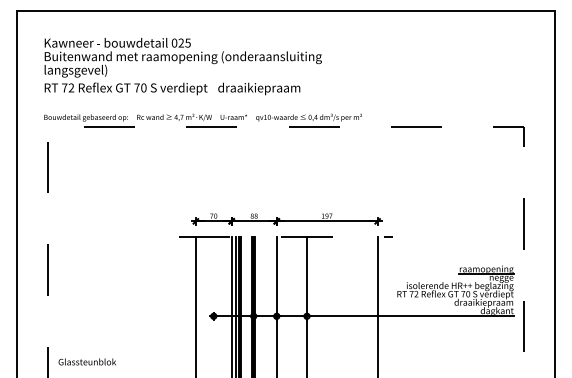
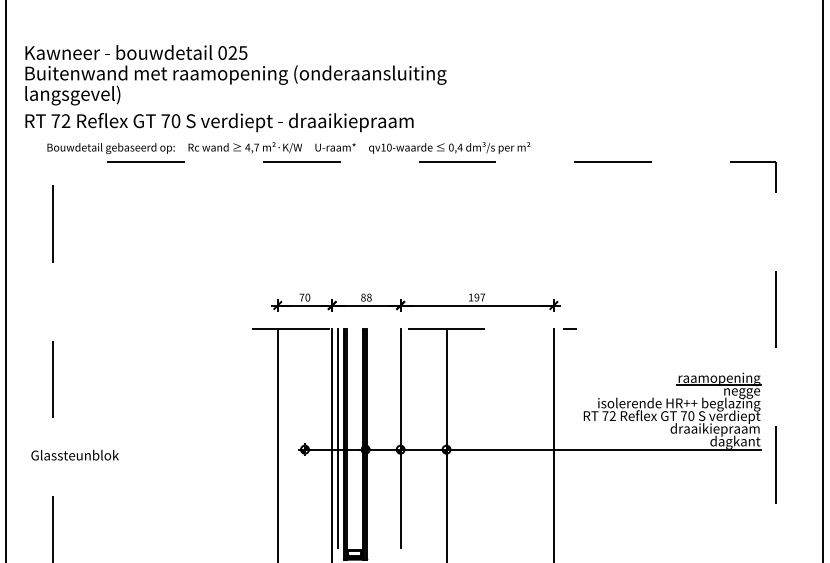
text: (182, 66) -> (234, 88), moved
text: (86, 361) -> (73, 454), moved

